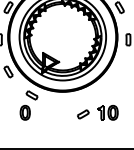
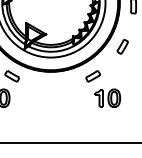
part: (119, 71) -> (122, 46), added
part: (83, 114) -> (93, 76), moved

